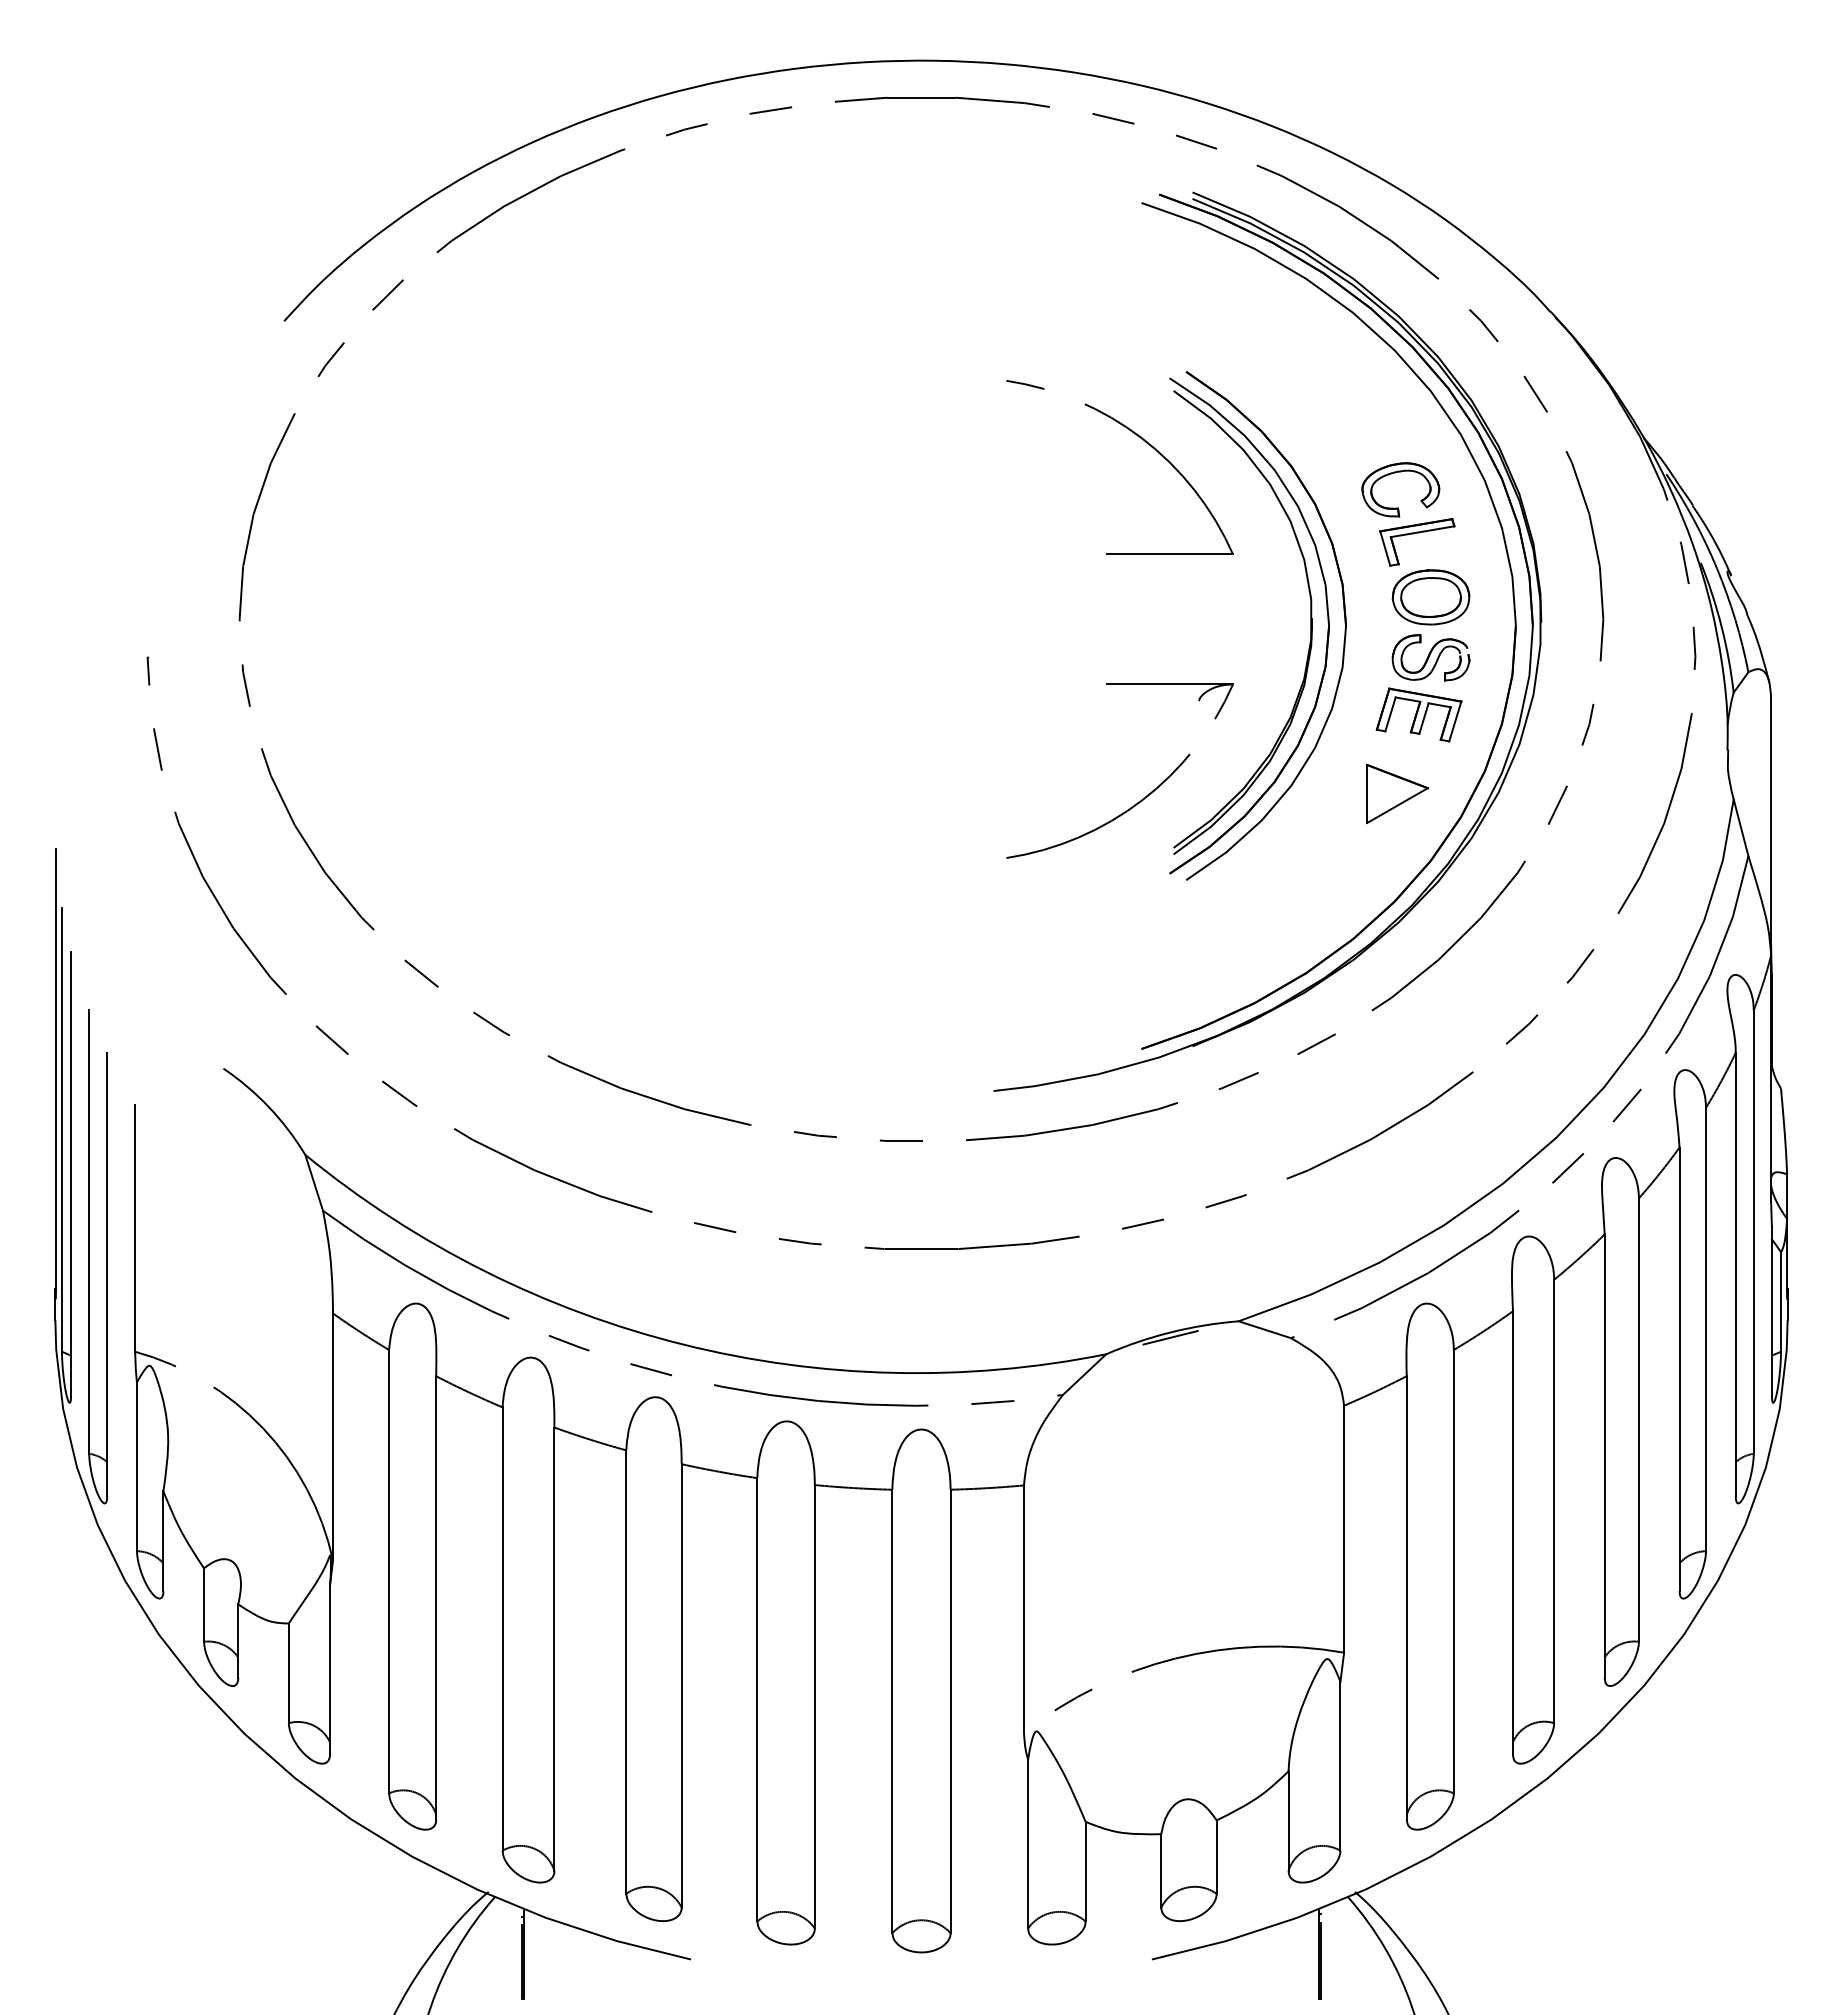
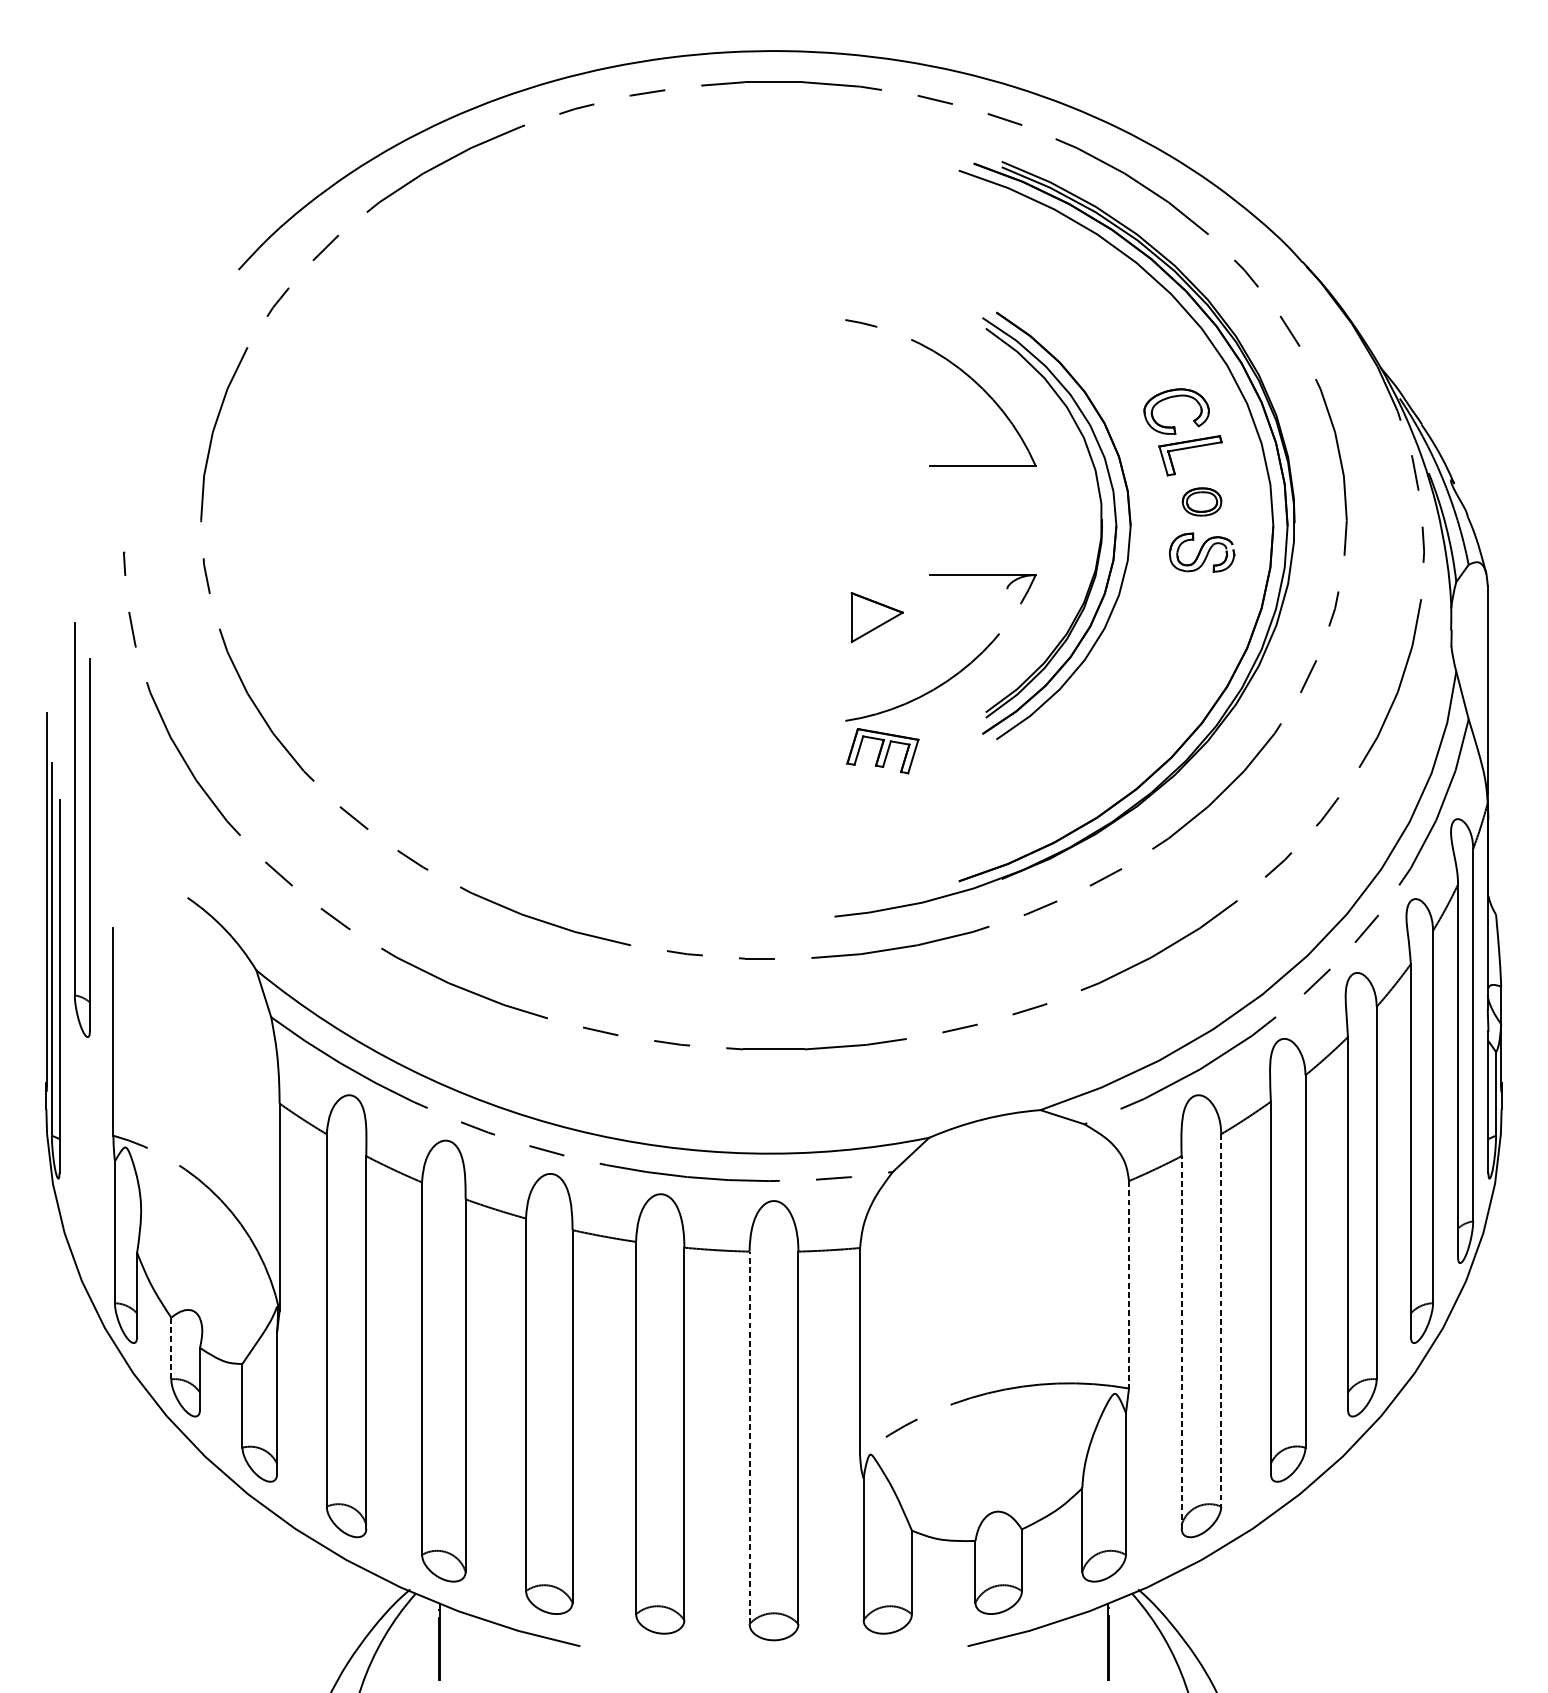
part: (1430, 597) -> (1201, 502), size x0.6
part: (1418, 714) -> (882, 750), moved
part: (1397, 793) -> (877, 617), moved
part: (106, 1256) -> (89, 829), moved
line: (1170, 1337) -> (983, 1123), removed
line: (1344, 1529) -> (1129, 1285), solid -> dashed
line: (1453, 1571) -> (1220, 1320), solid -> dashed
line: (1406, 1597) -> (1181, 1342), solid -> dashed
line: (204, 1605) -> (171, 1348), solid -> dashed
line: (892, 1711) -> (749, 1437), solid -> dashed

